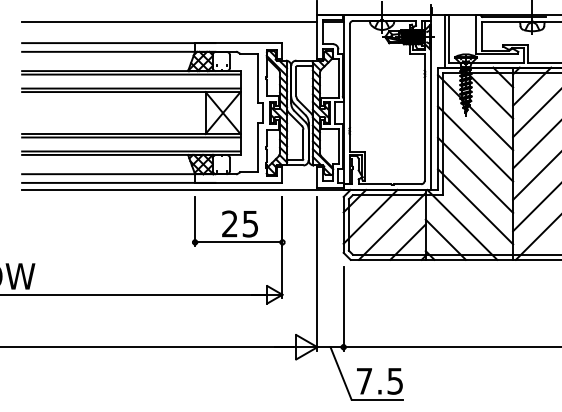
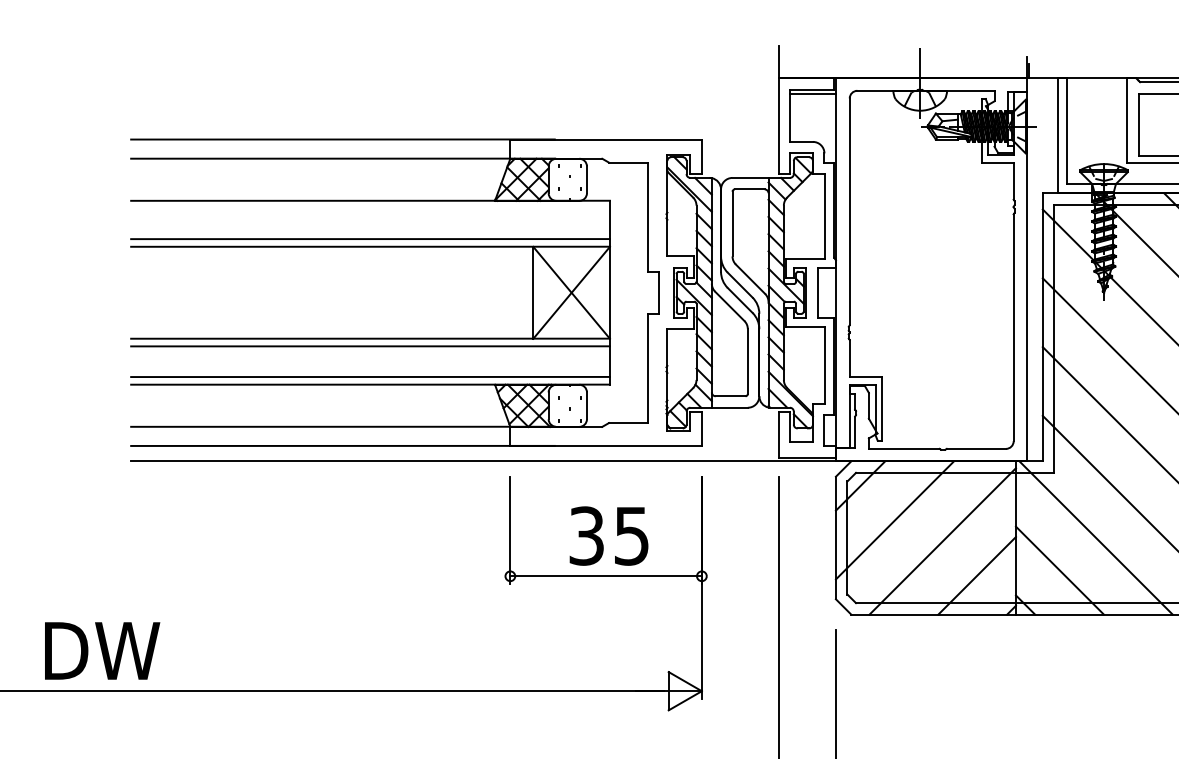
line: (169, 22) -> (454, 94), removed
line: (131, 74) -> (370, 208), removed
text: (229, 223) -> (585, 534), 25 -> 35

